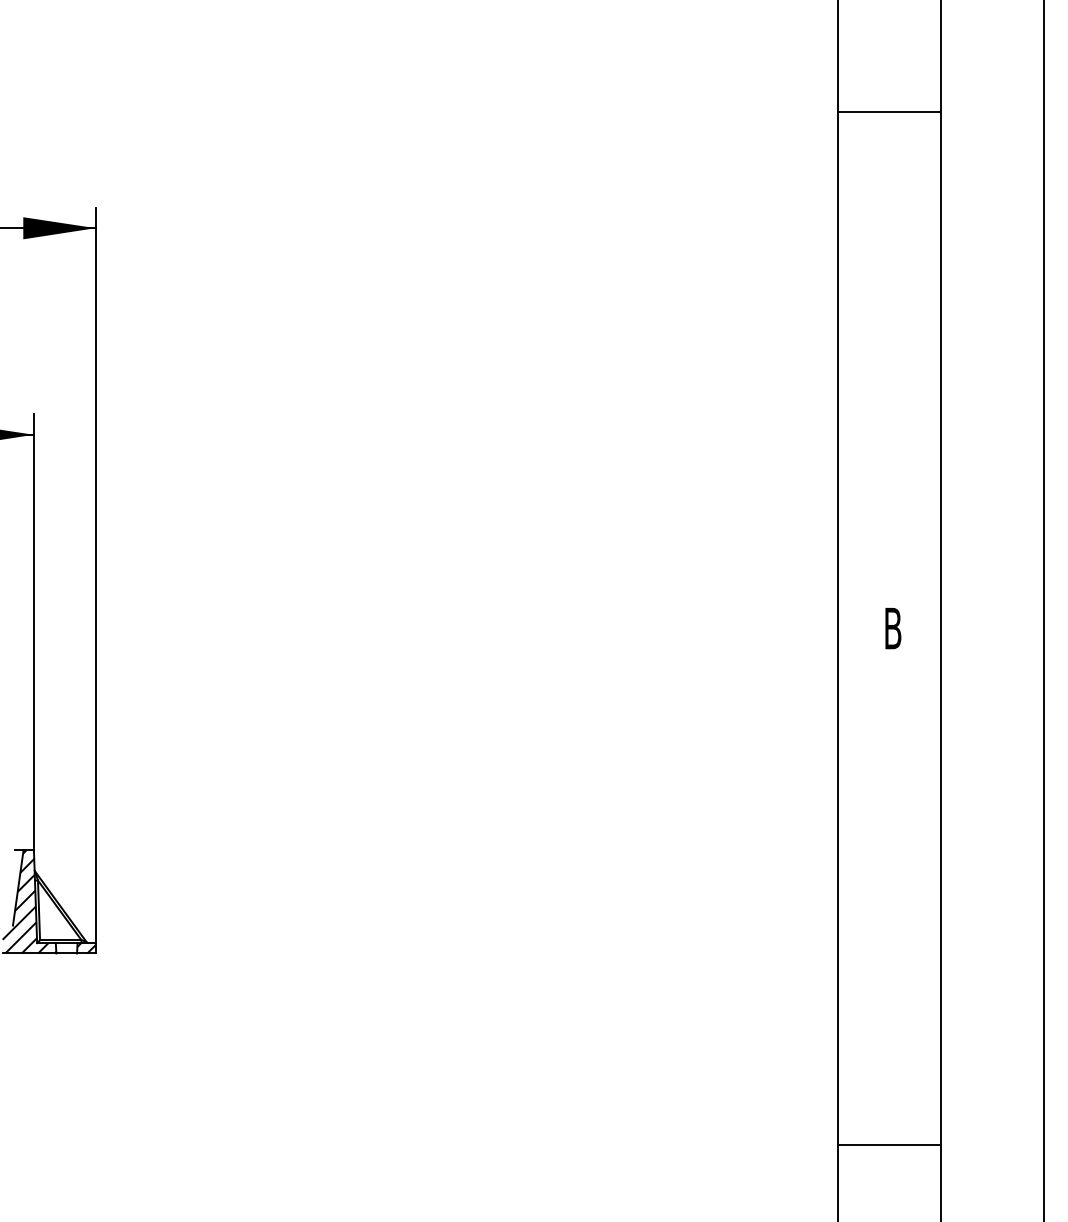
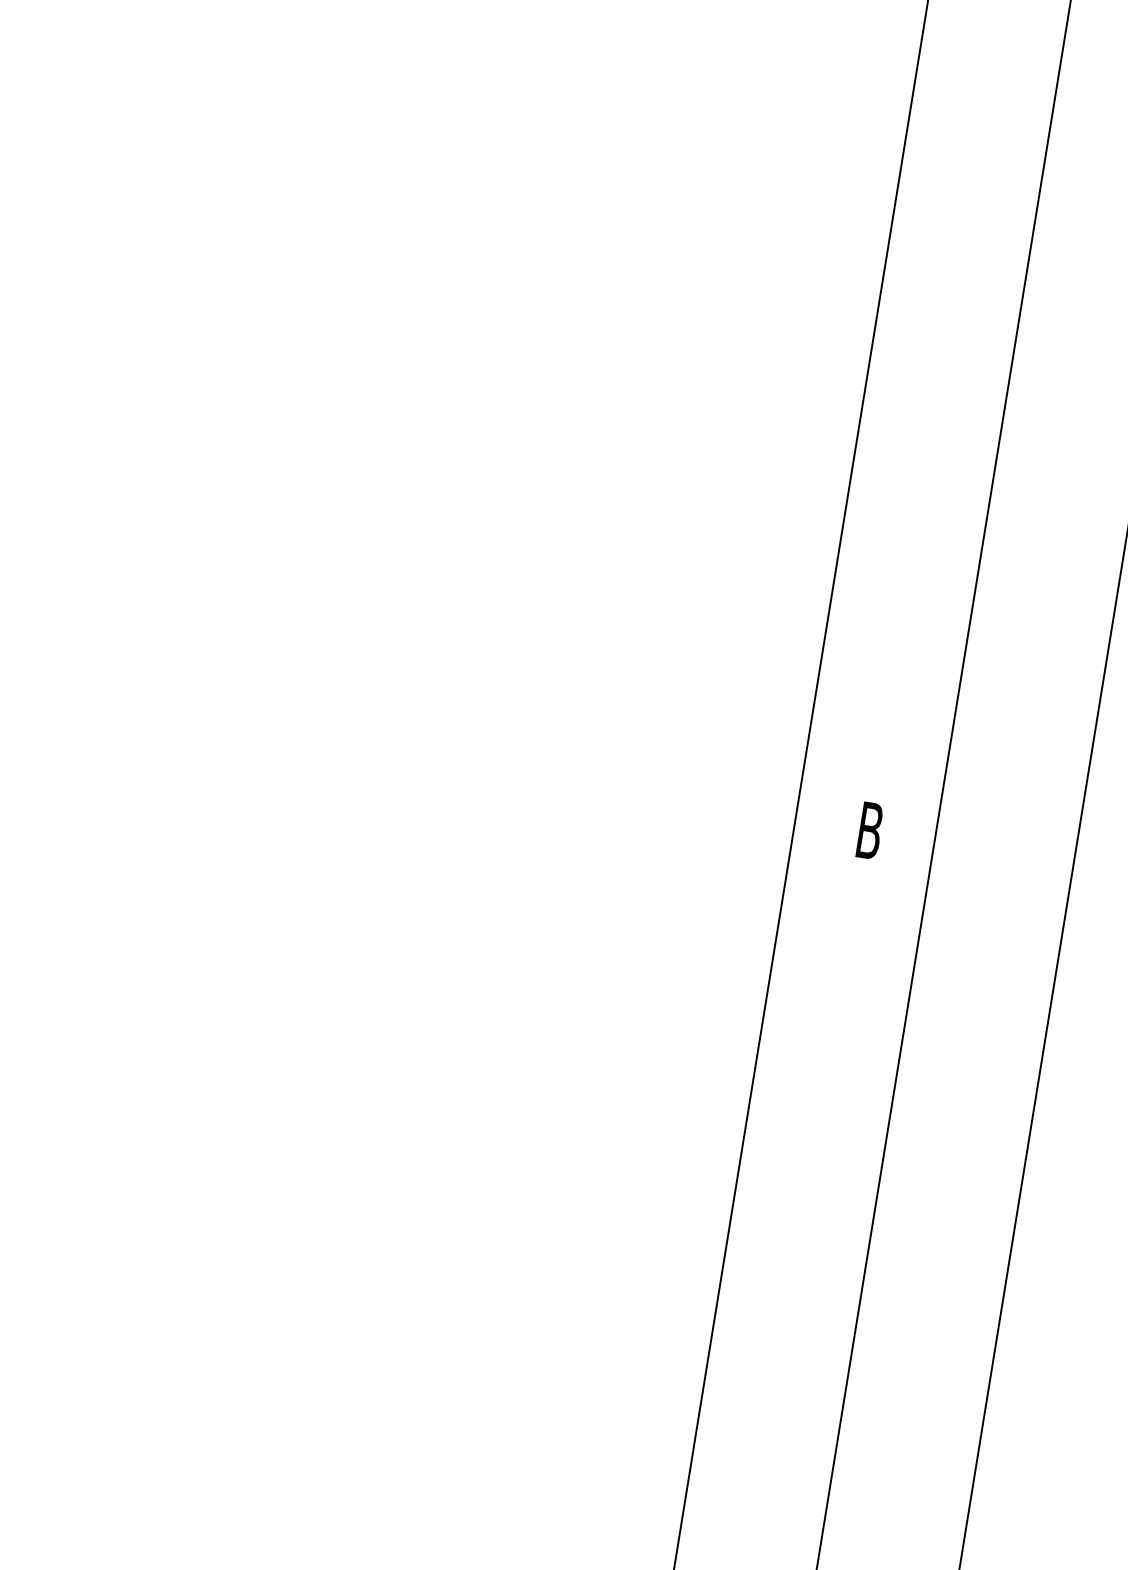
line: (889, 112) -> (977, 135), removed
line: (889, 1145) -> (752, 1525), removed

